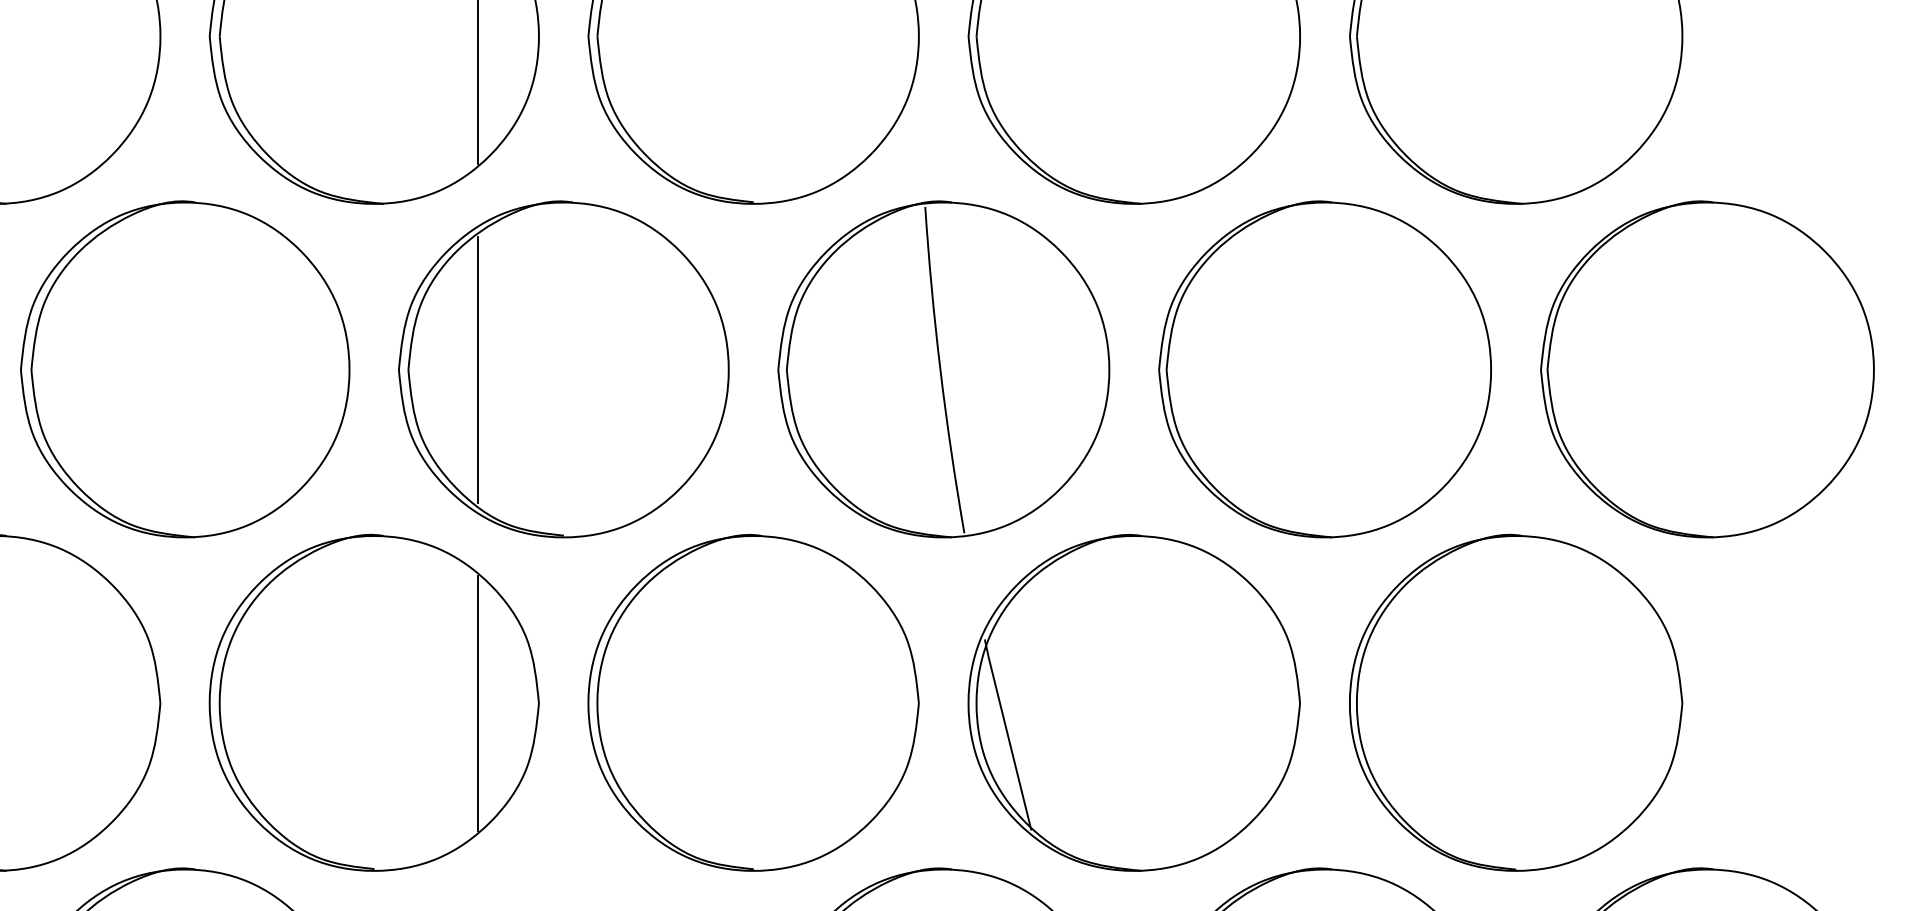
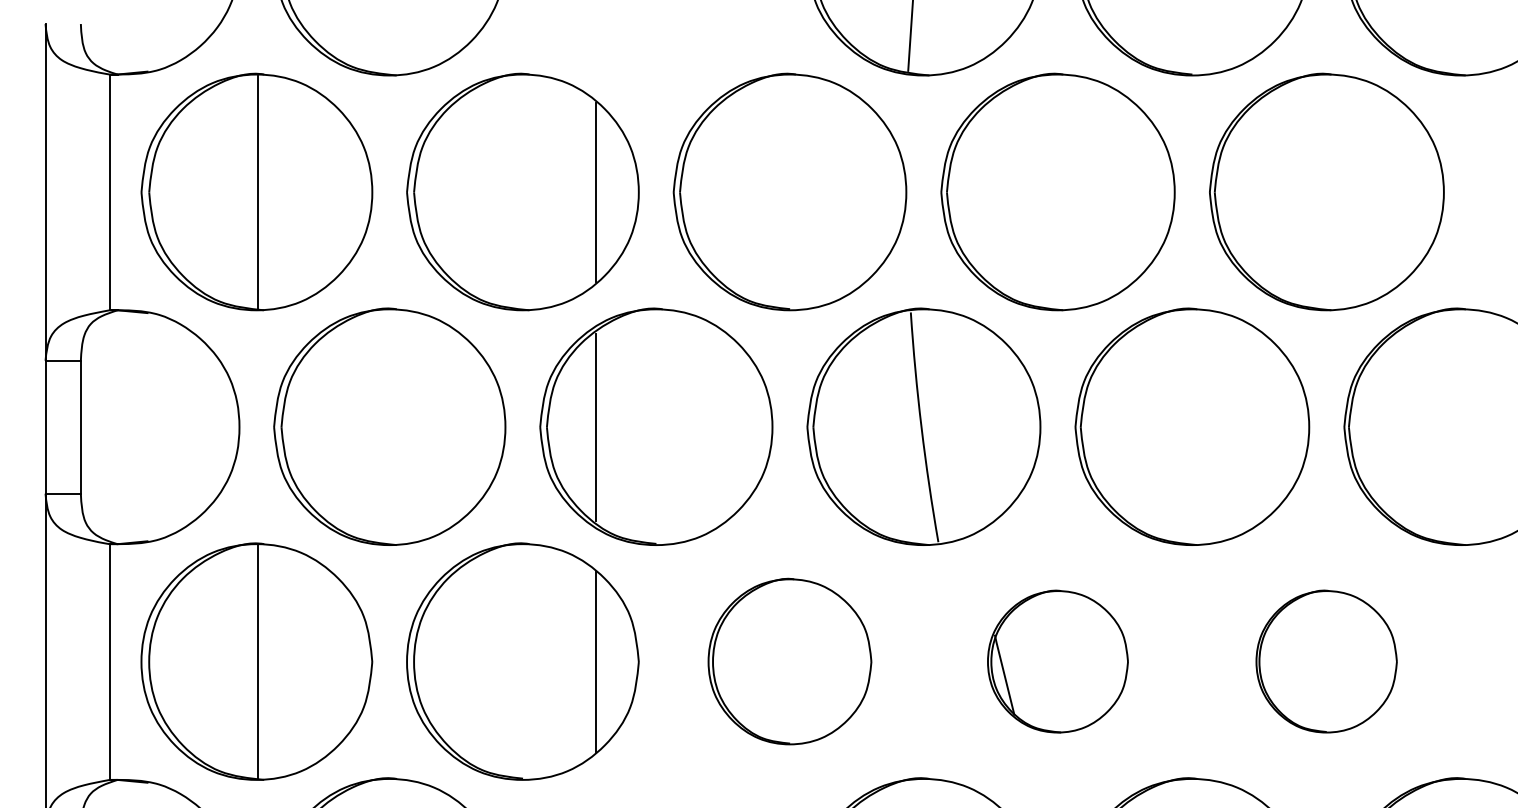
part: (752, 702) -> (789, 661), size x0.7
part: (1133, 702) -> (1057, 661), size x0.6
part: (1515, 702) -> (1326, 661), size x0.6

